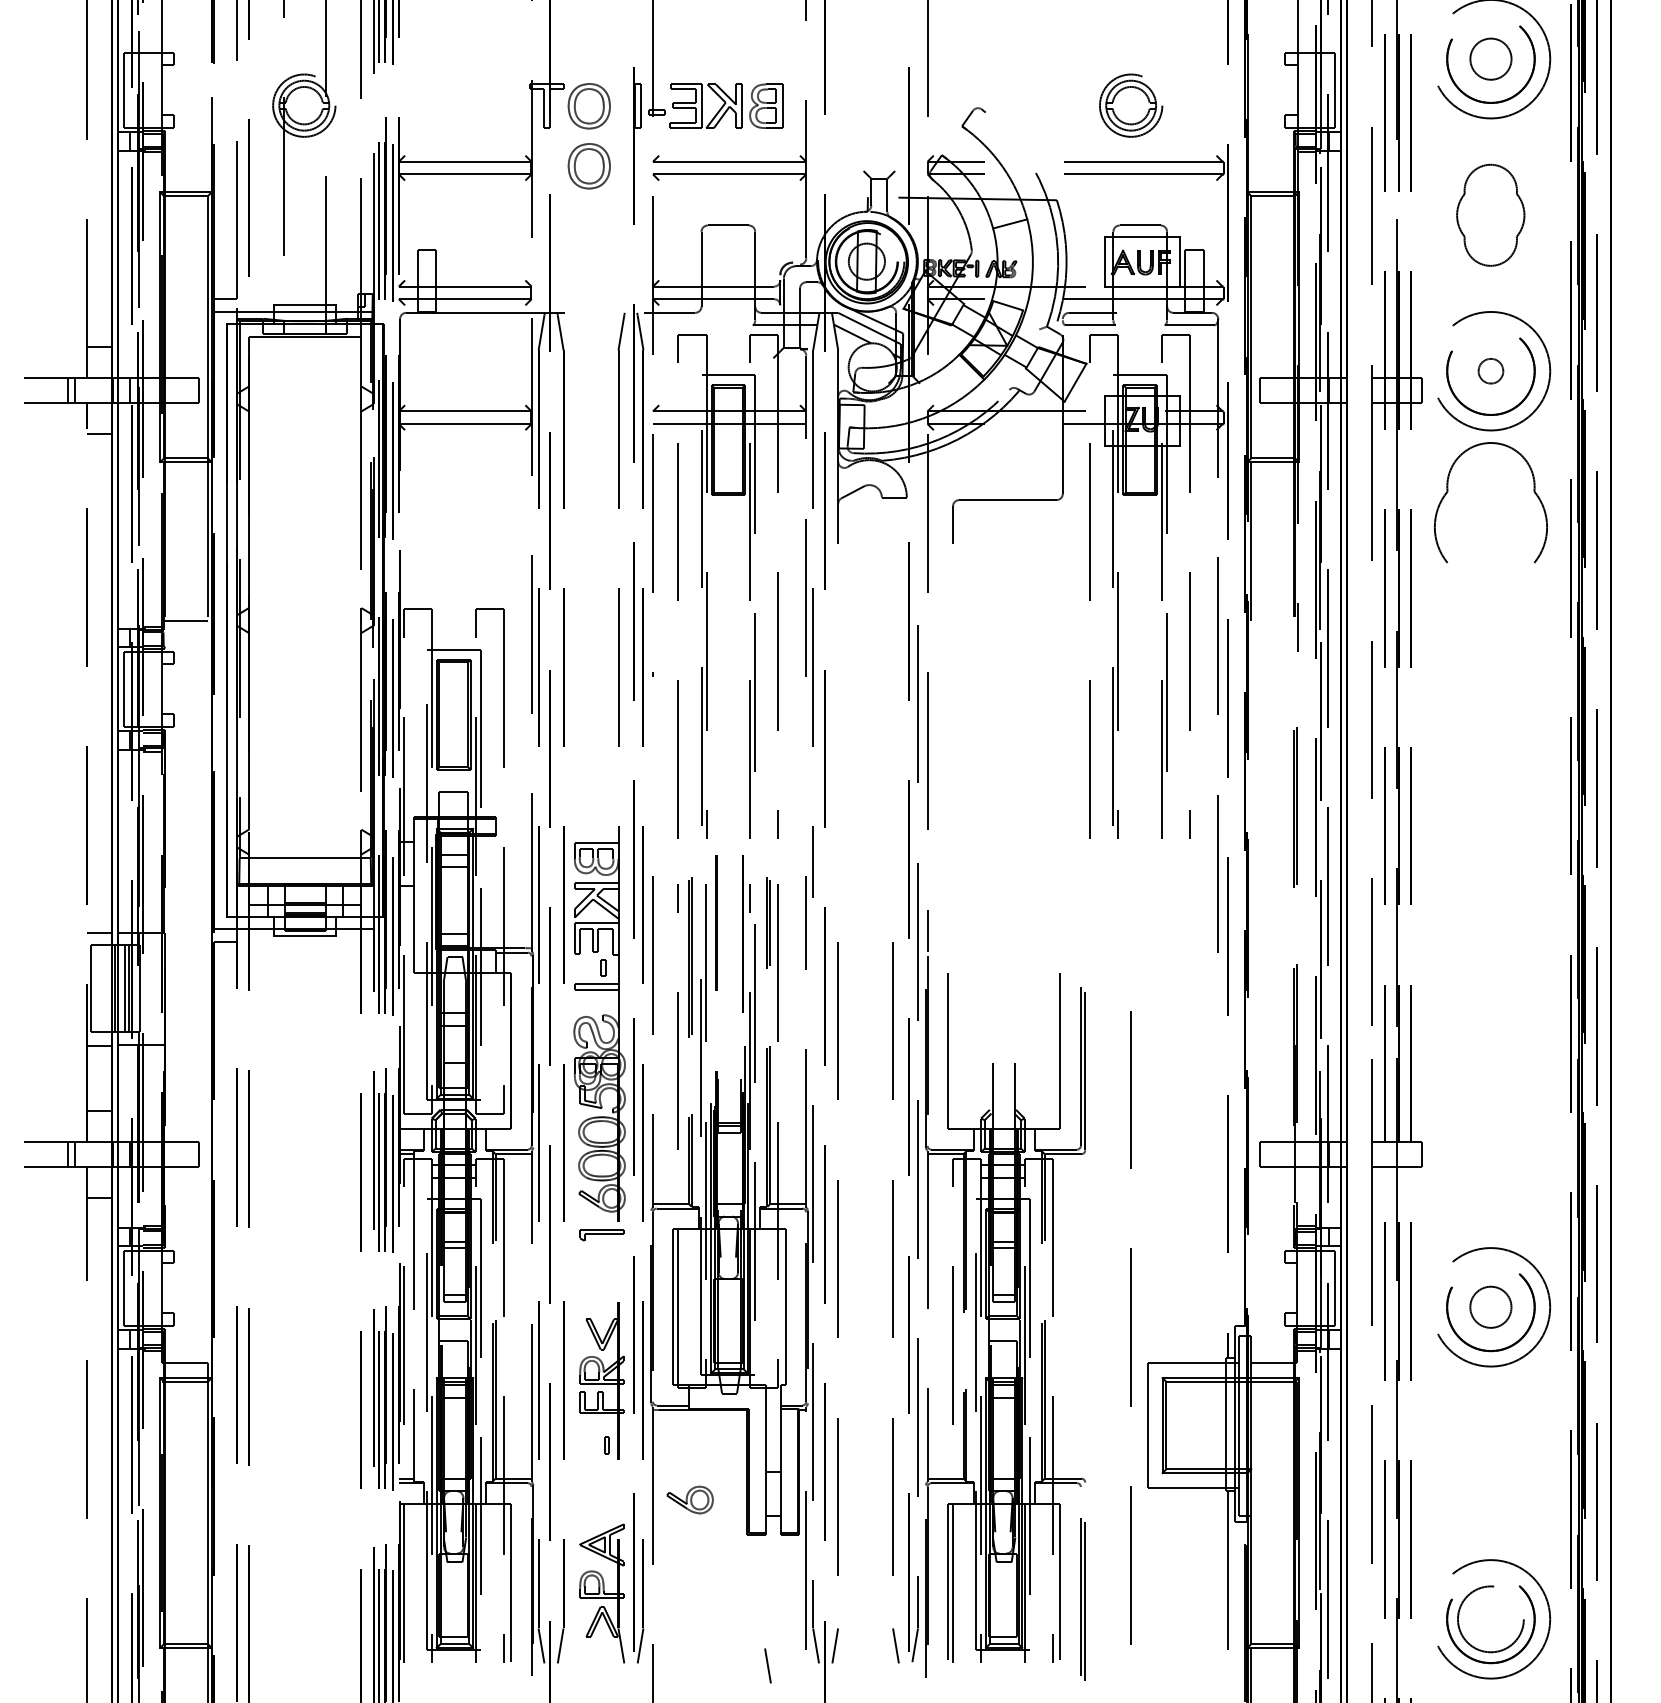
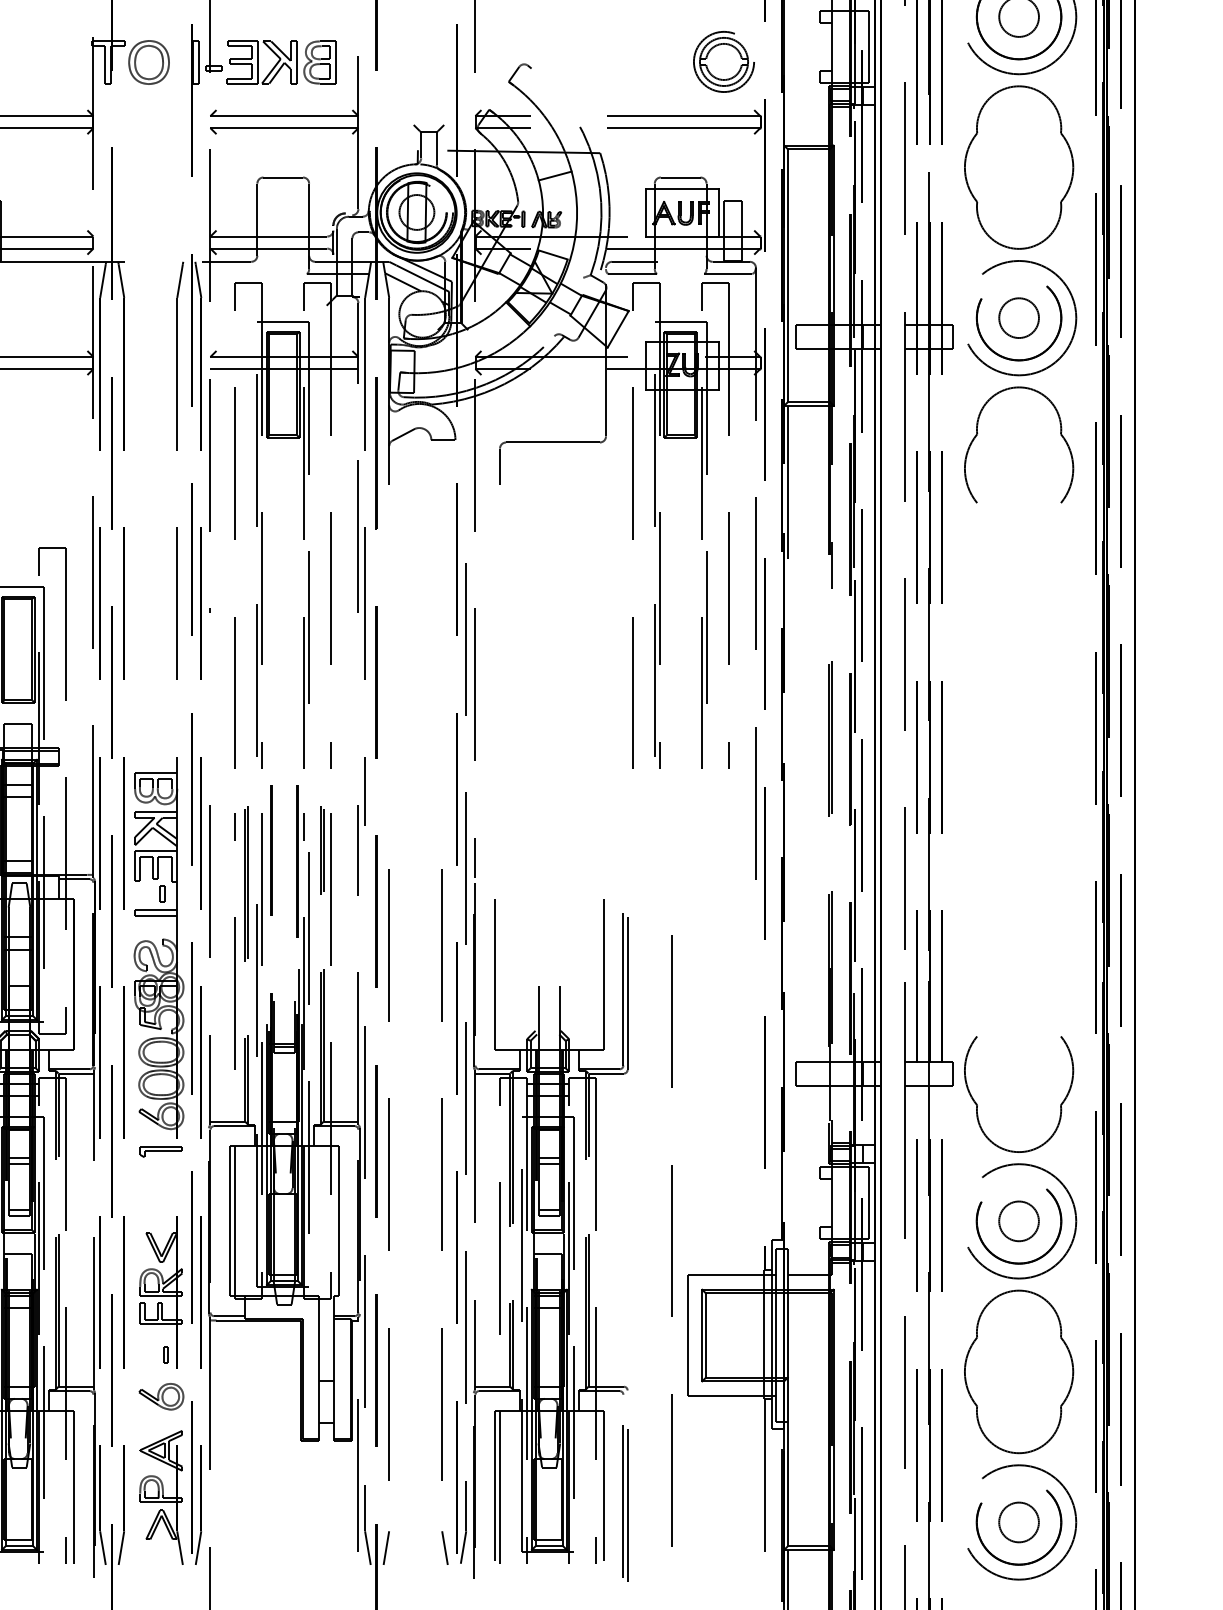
part: (1131, 105) -> (724, 61), moved
part: (588, 166) -> (148, 120), removed
part: (1490, 215) -> (1018, 167), size x1.67
circle: (1490, 370) -> (1018, 317), size x1.67
part: (1448, 1187) -> (978, 1105), added
part: (1490, 1463) -> (1018, 1372), added
part: (689, 1499) -> (160, 1396), moved
circle: (1490, 1618) -> (1018, 1521), size x0.62
line: (767, 1665) -> (321, 1567), removed

